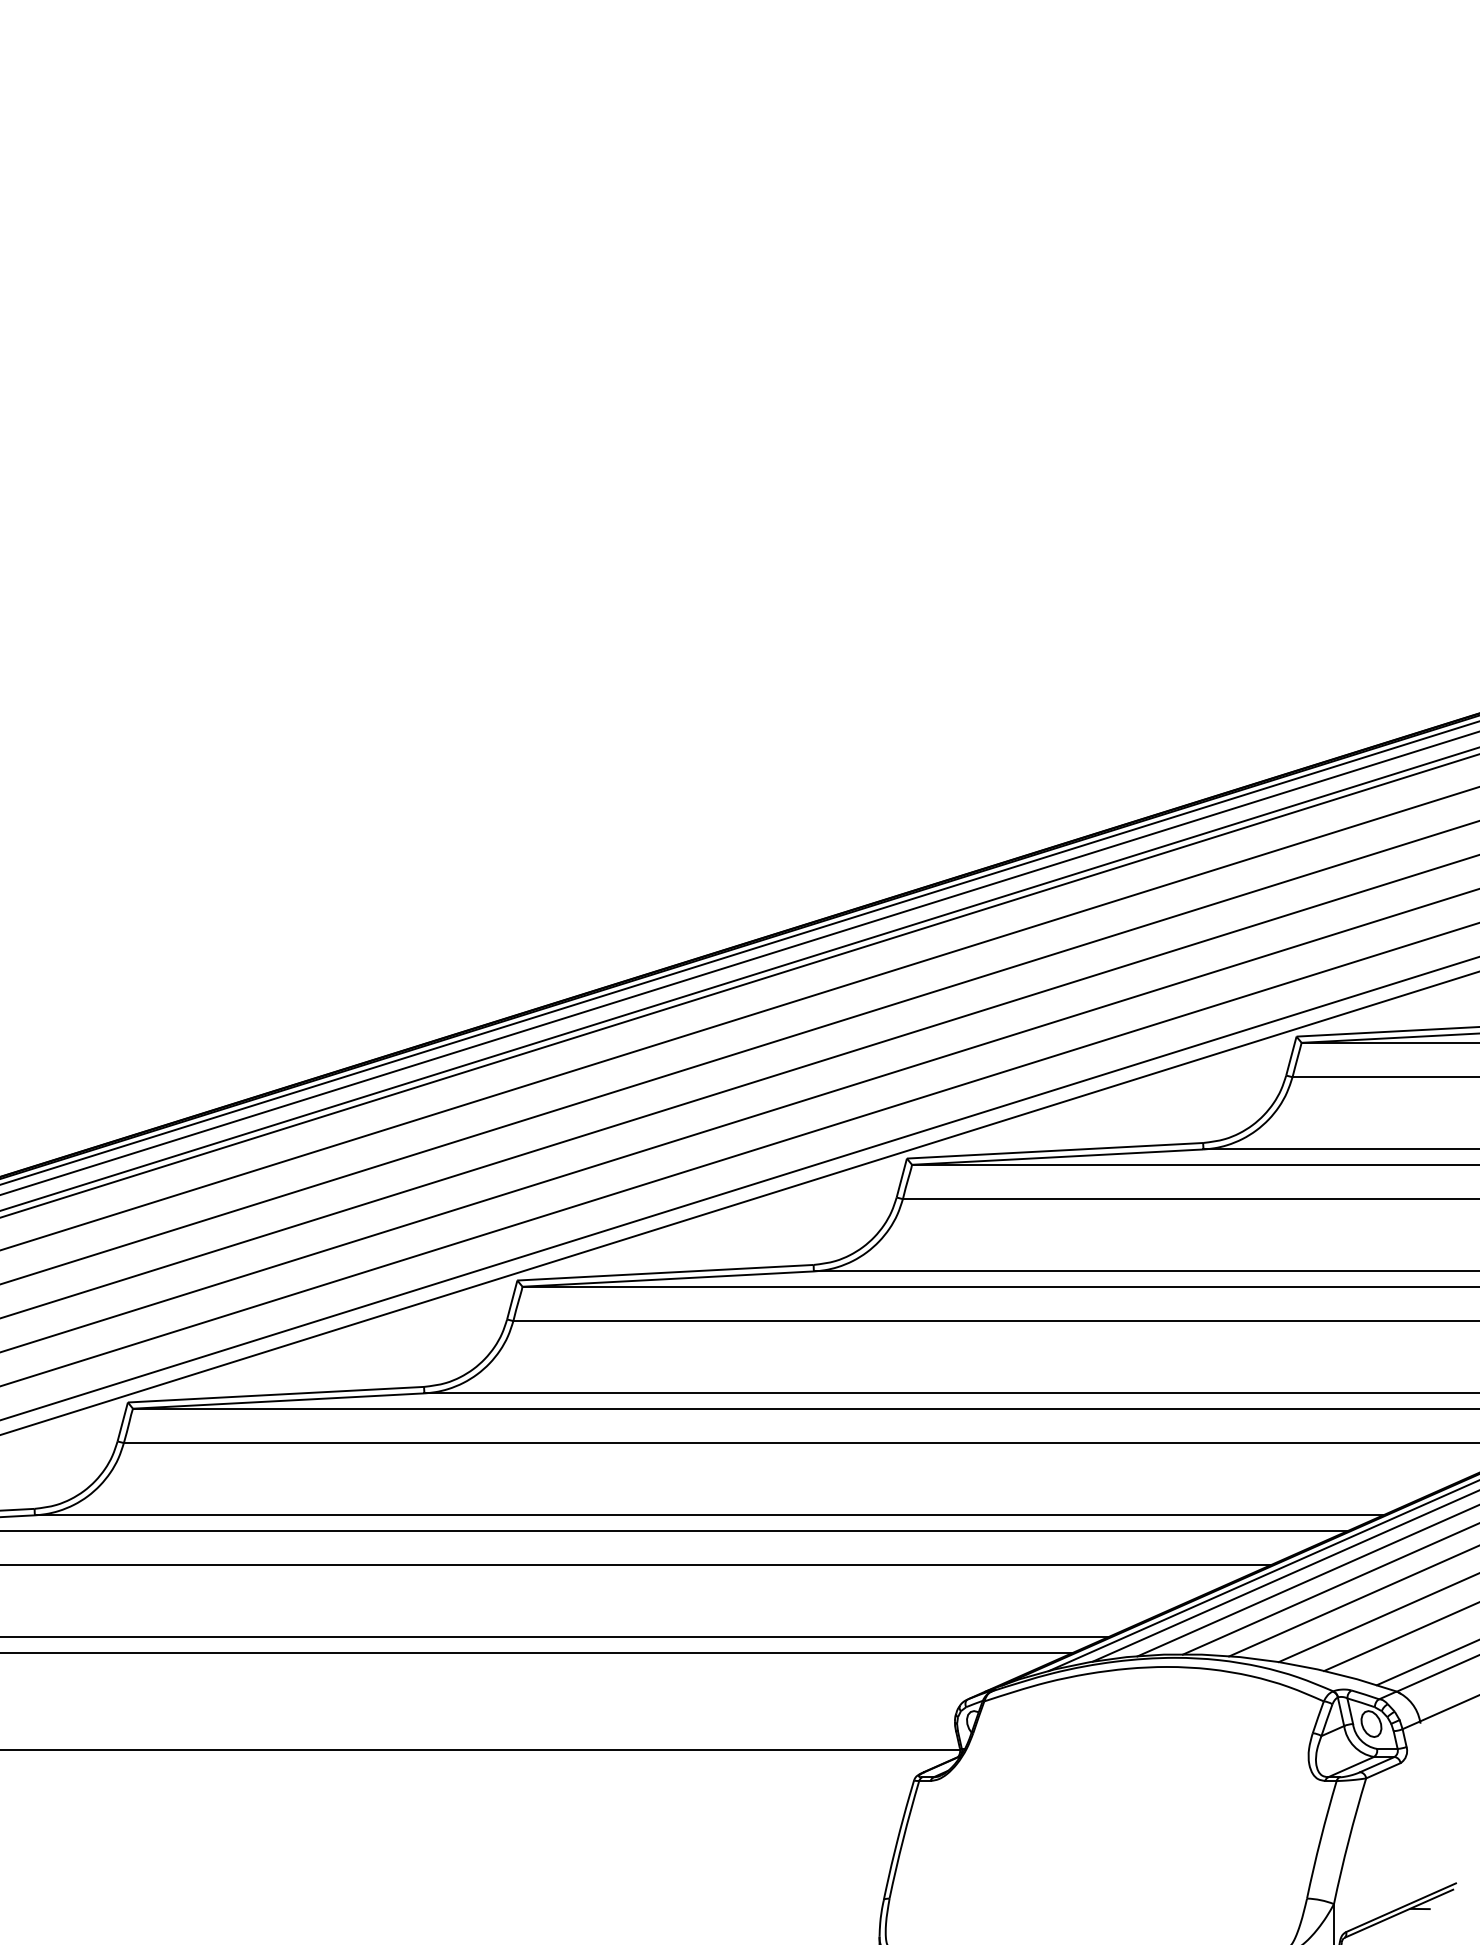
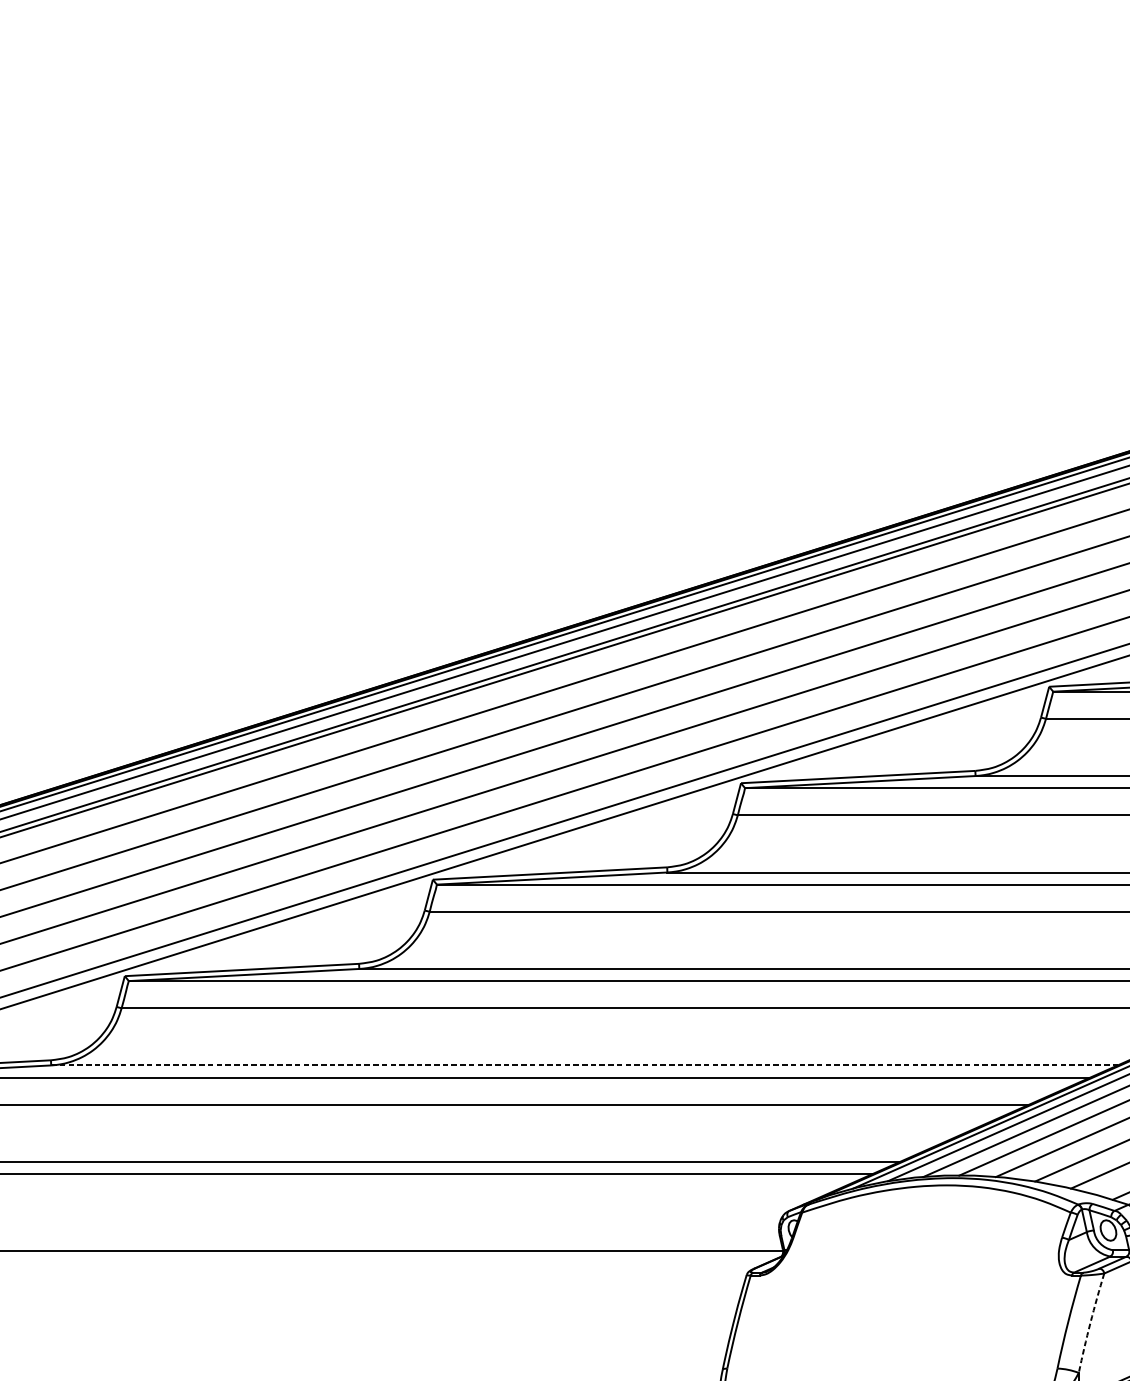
line: (709, 1515) -> (584, 1065), solid -> dashed
arc: (1348, 1840) -> (1090, 1322), solid -> dashed

